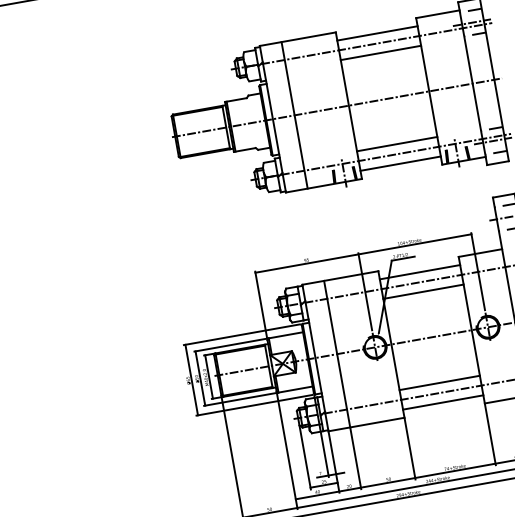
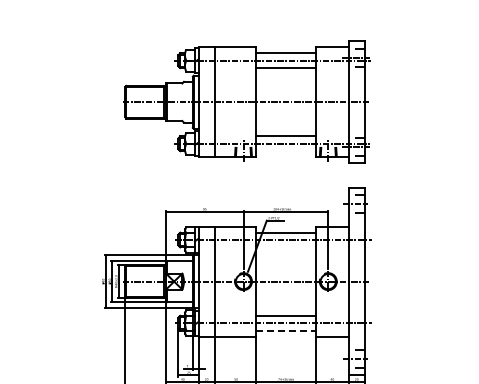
line: (400, 164) -> (285, 151), removed
line: (422, 292) -> (285, 247), removed
line: (444, 402) -> (286, 330), solid -> dashed

